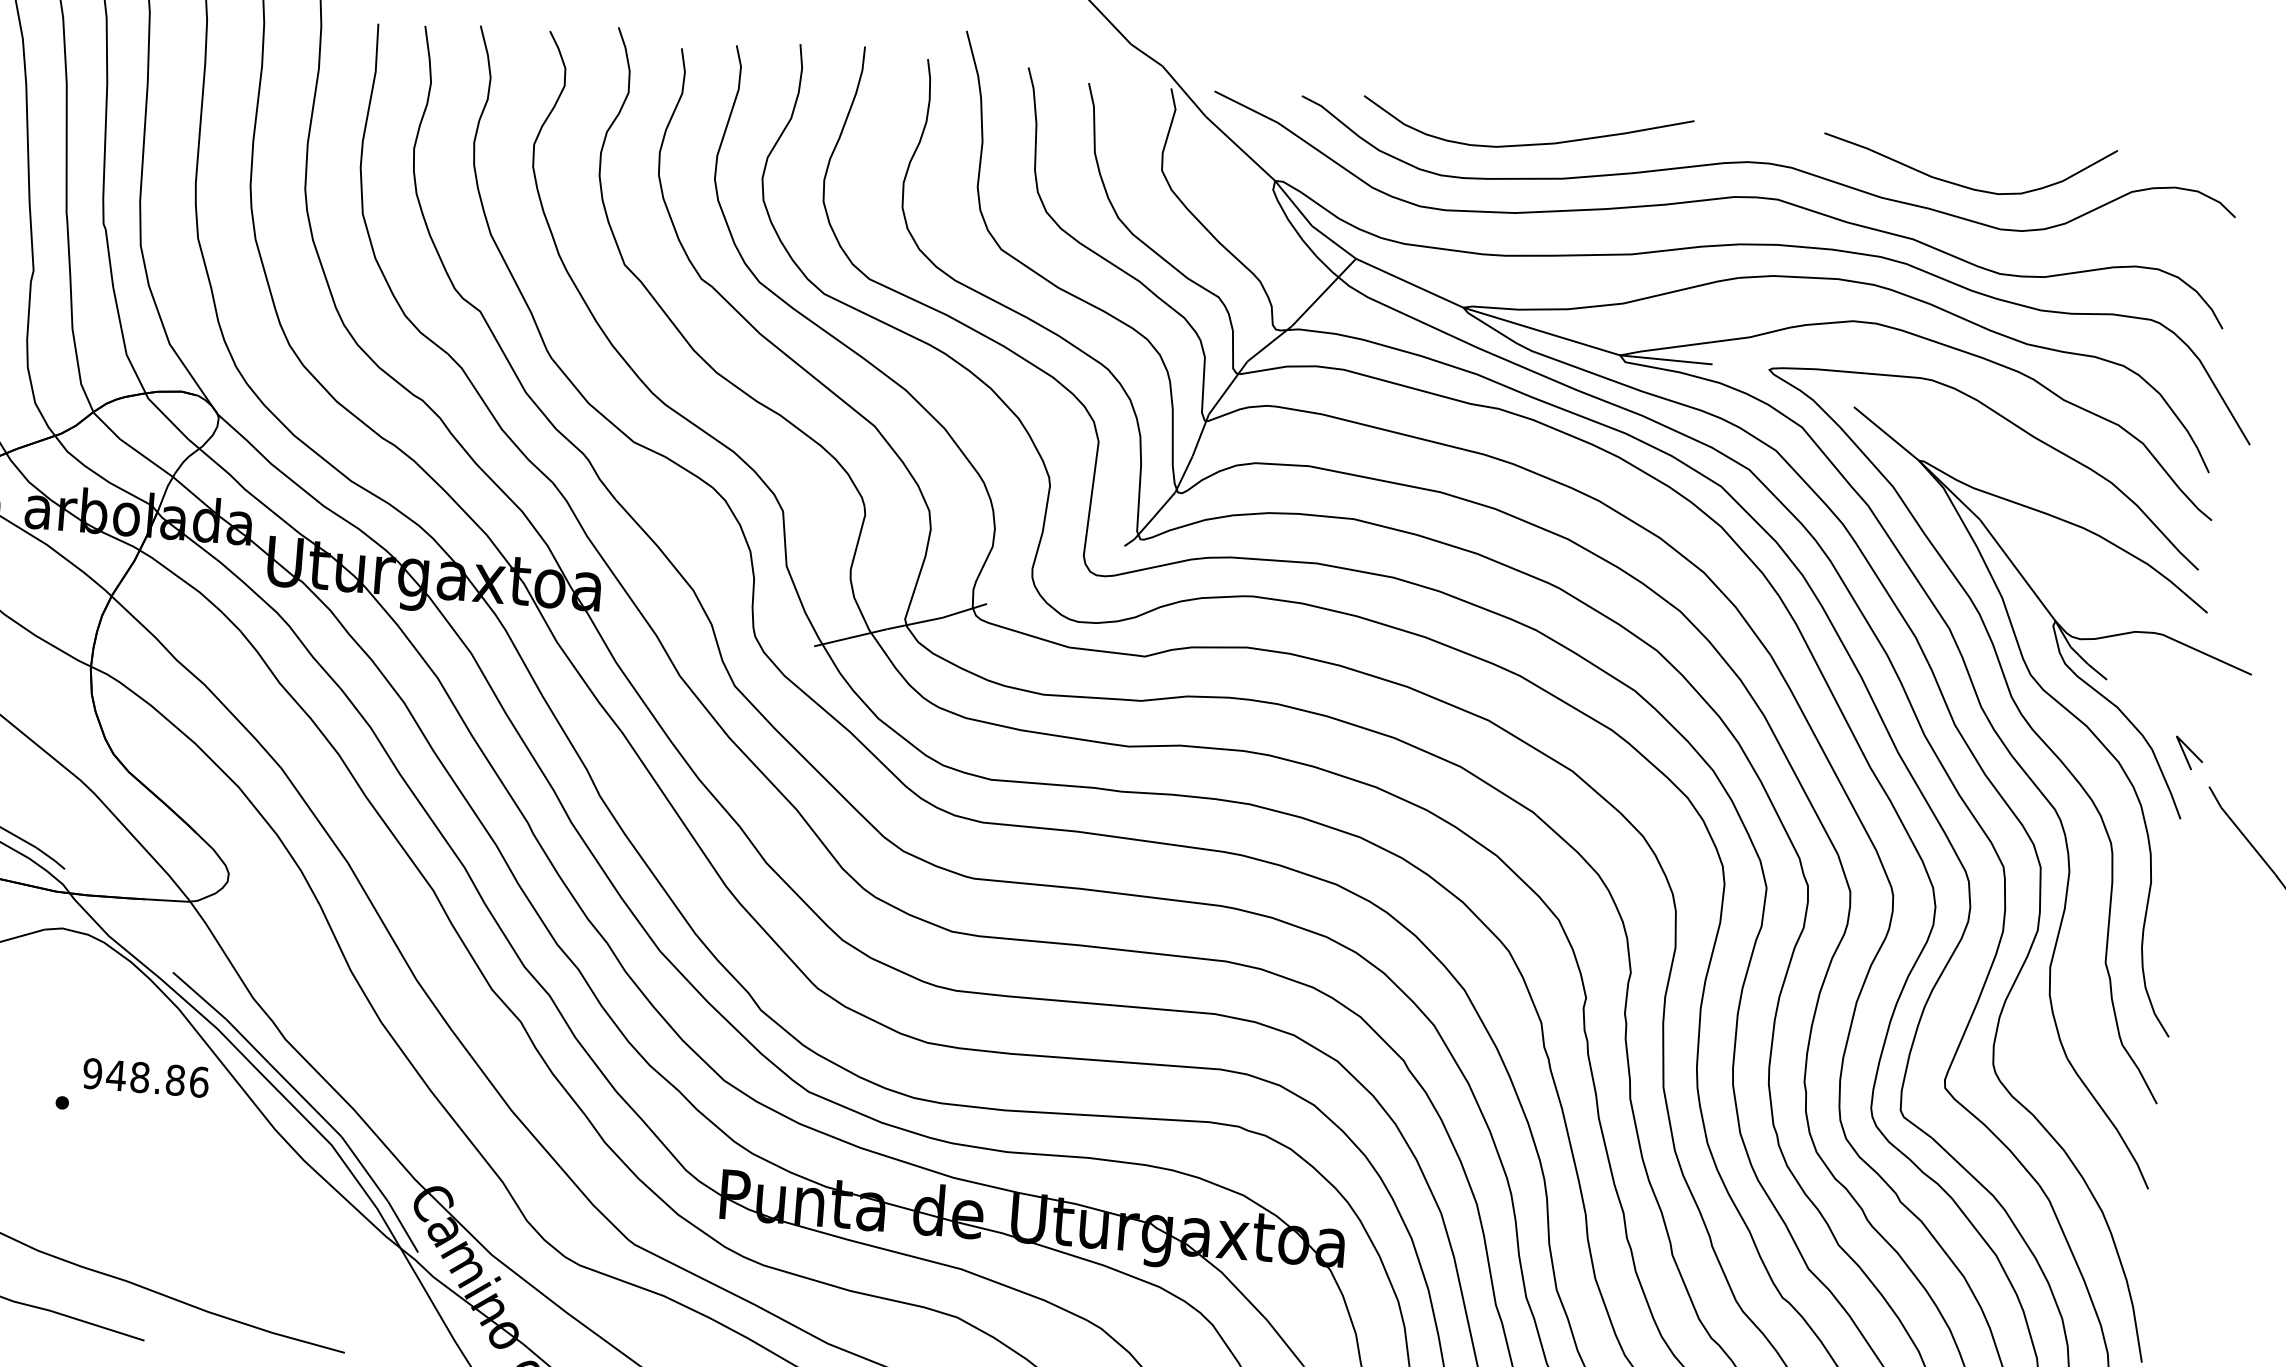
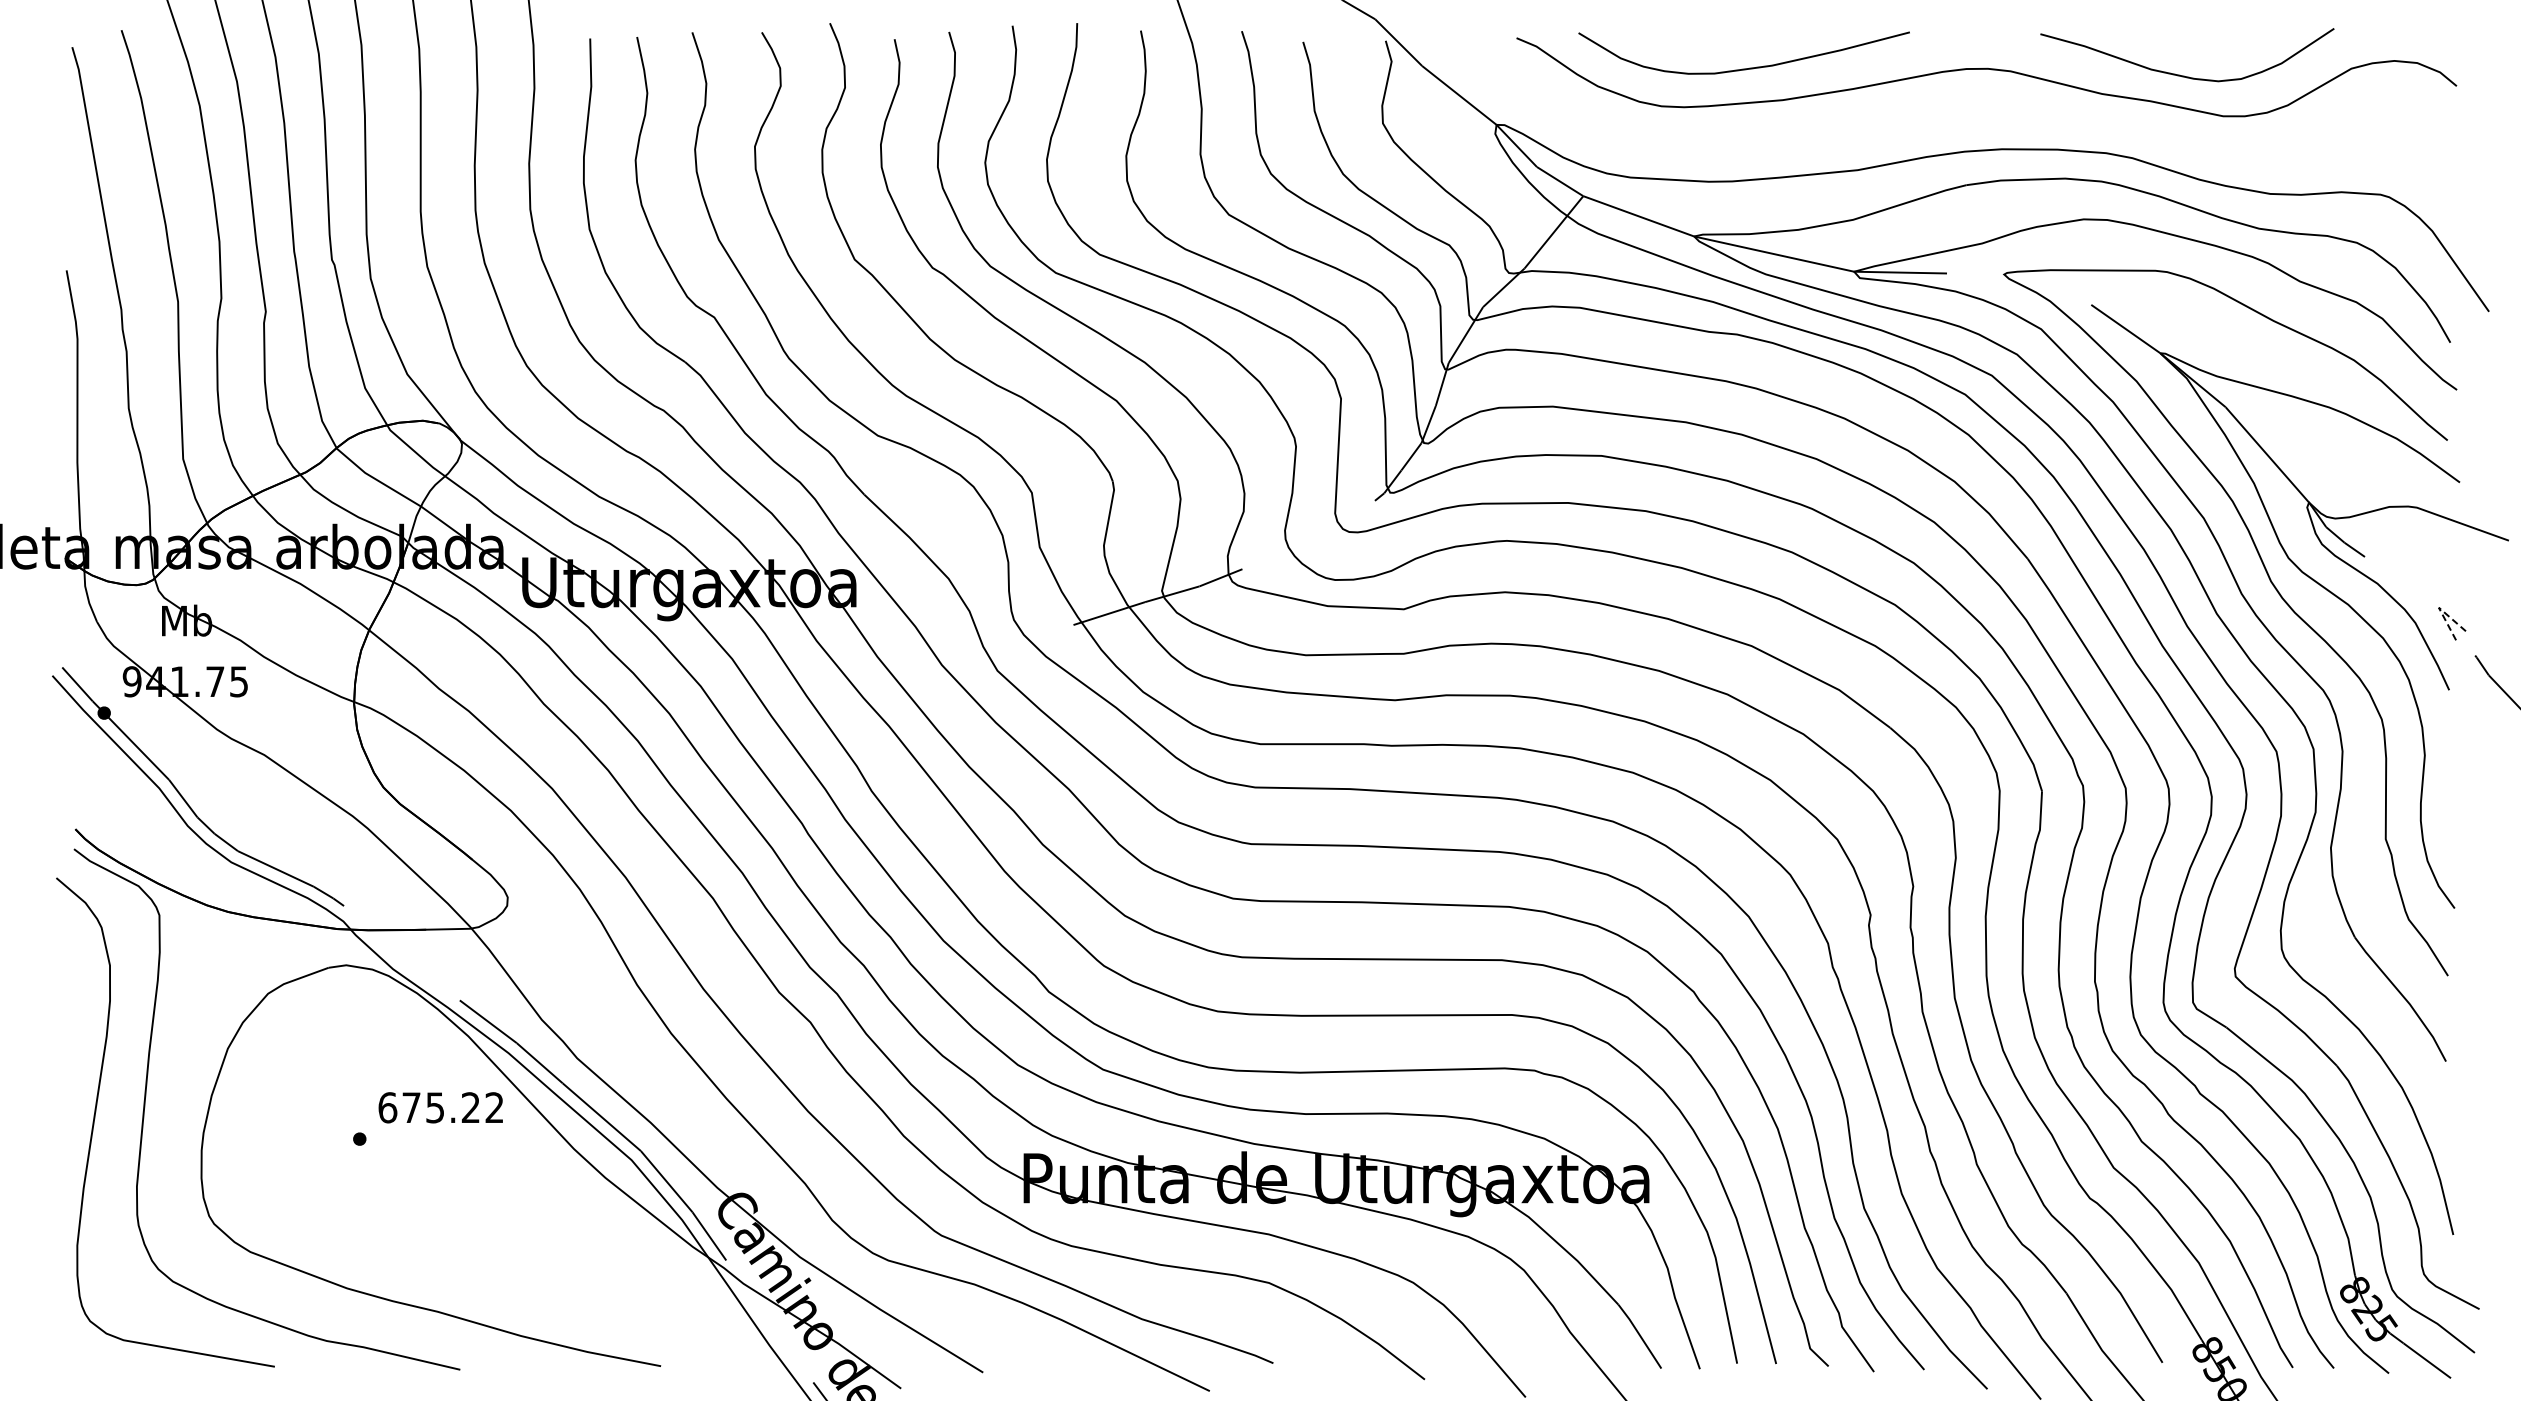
curve: (1716, 200) -> (1938, 109), removed
line: (2176, 735) -> (2438, 607), solid -> dashed
text: (146, 1077) -> (441, 1107), 948.86 -> 675.22

